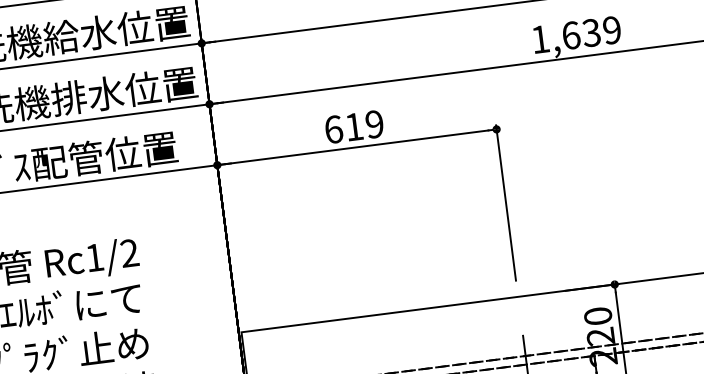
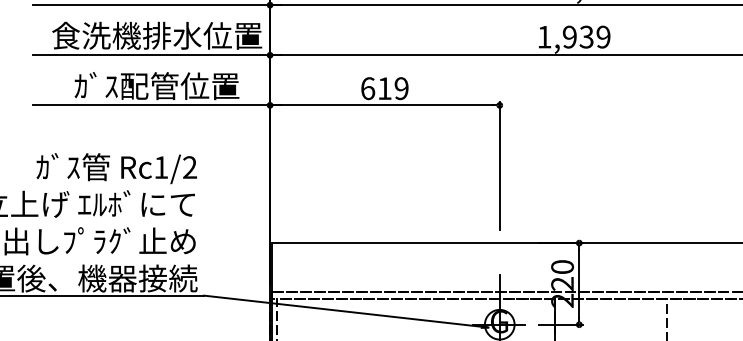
text: (570, 34) -> (569, 36), 1,639 -> 1,939

